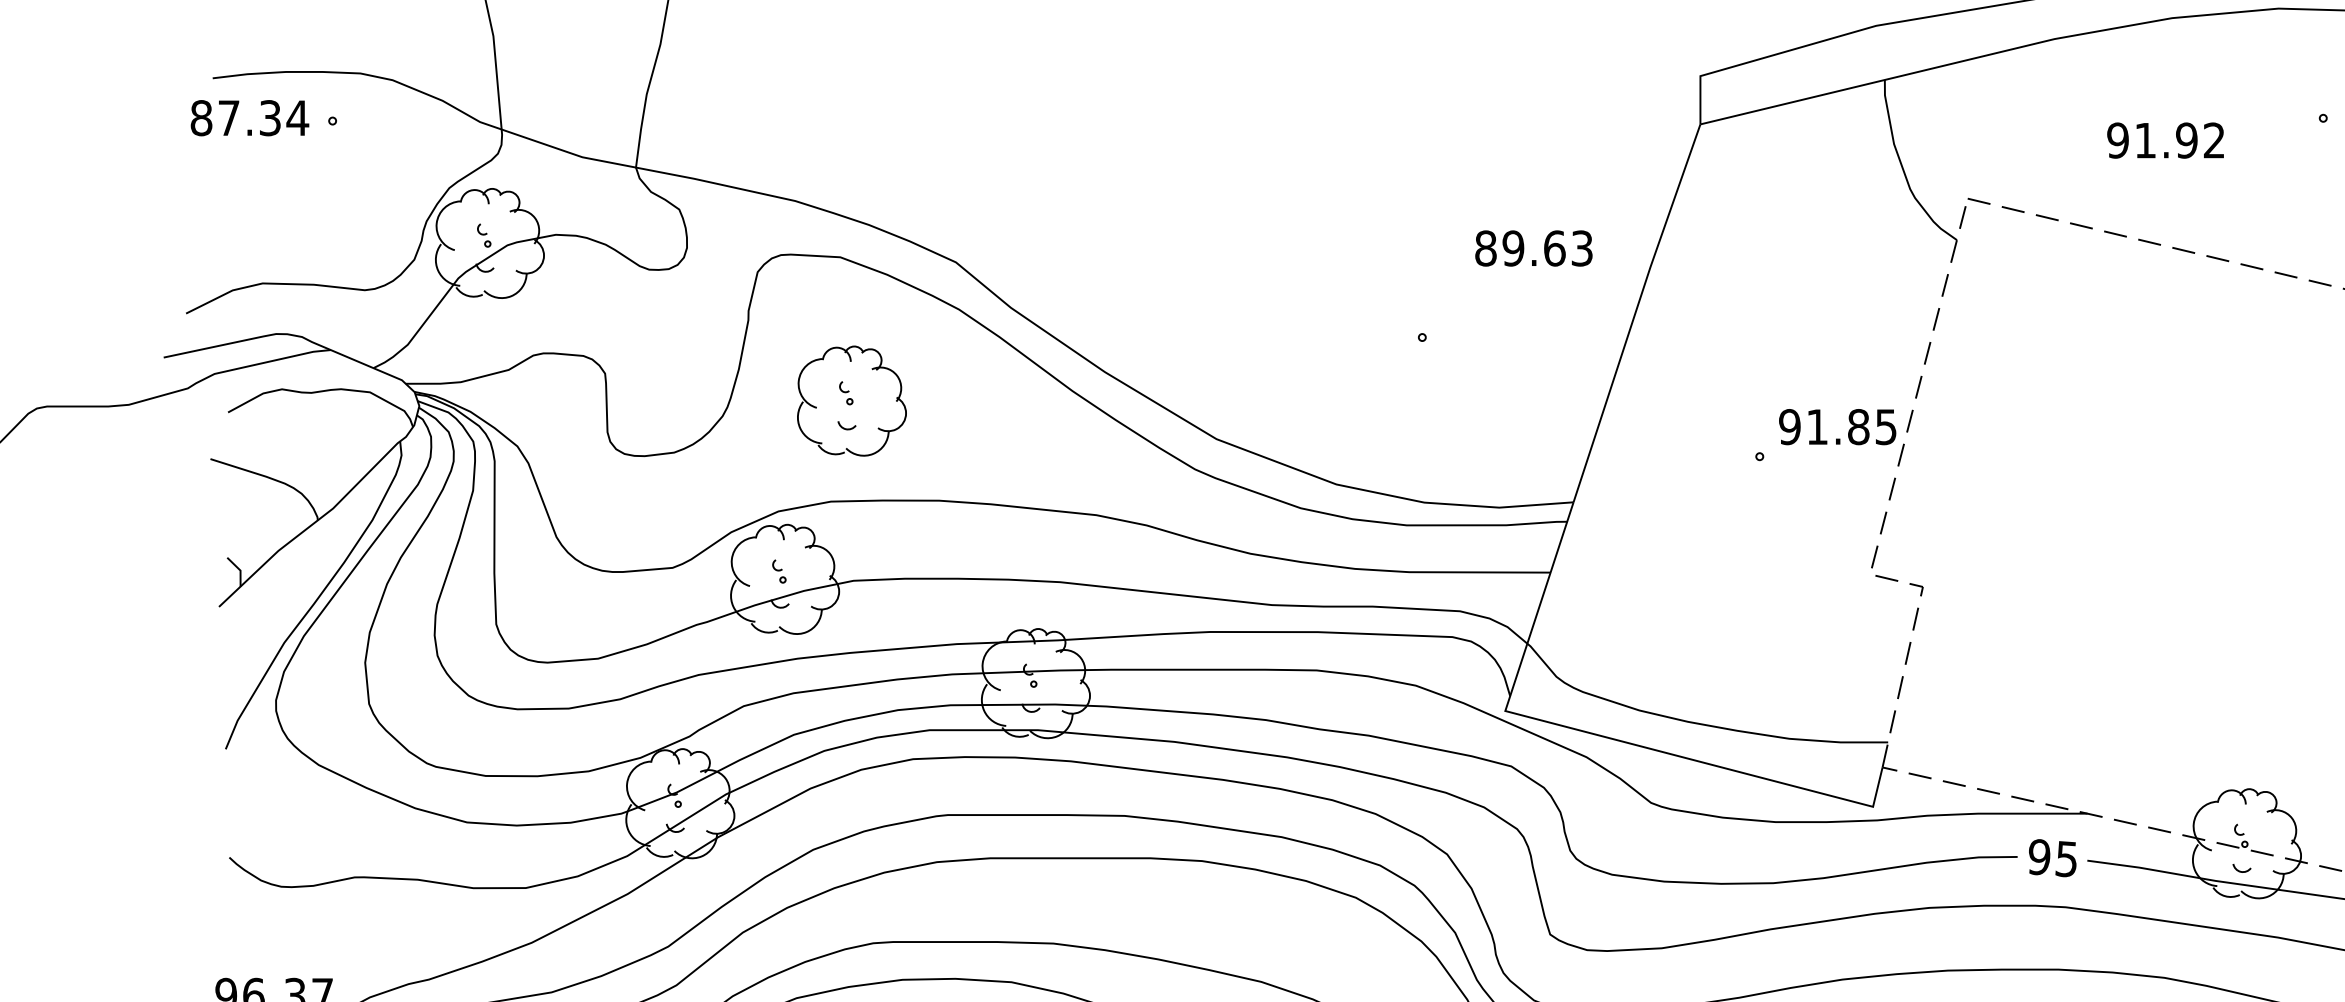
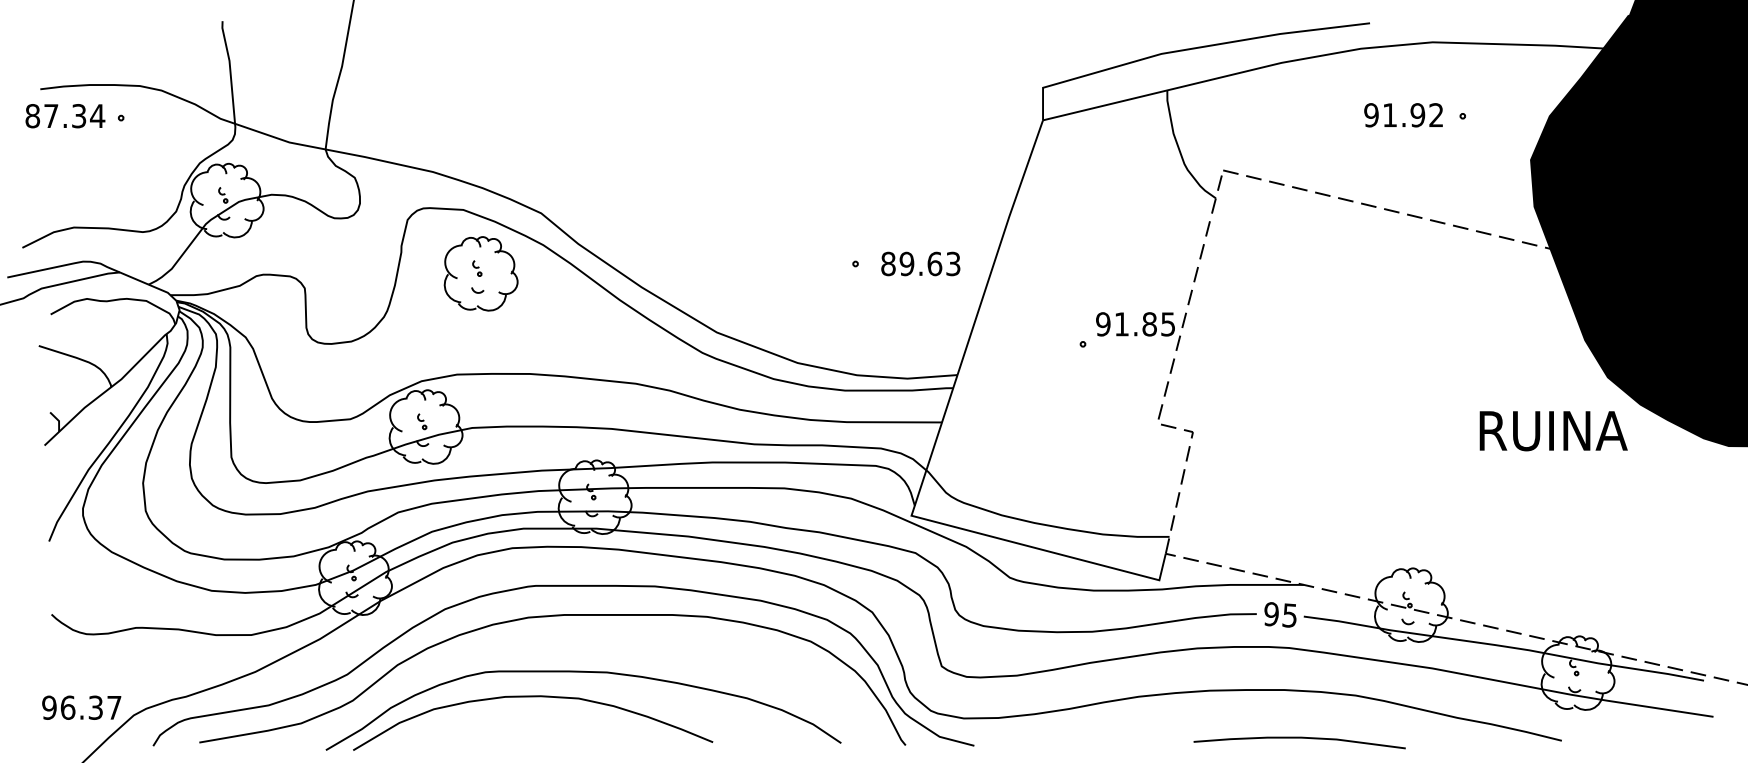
text: (2165, 140) -> (1403, 115), moved
text: (1533, 247) -> (920, 263), moved
part: (850, 400) -> (480, 273), moved

